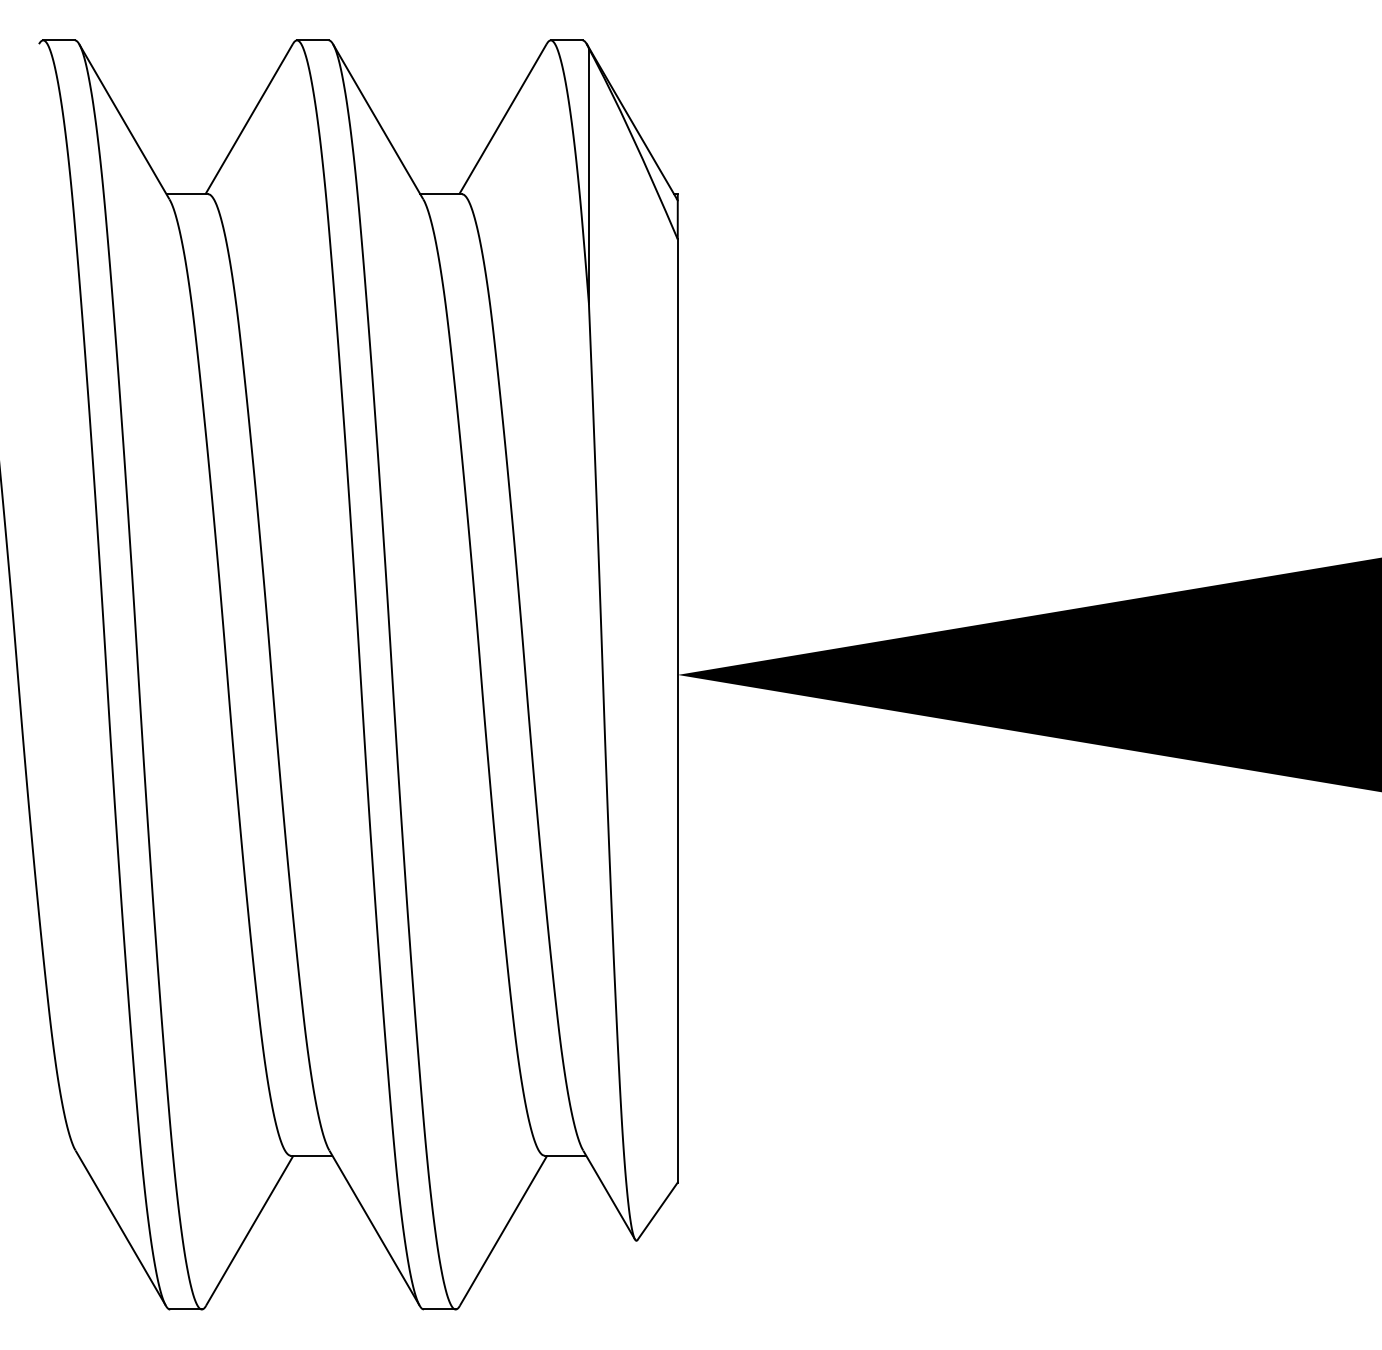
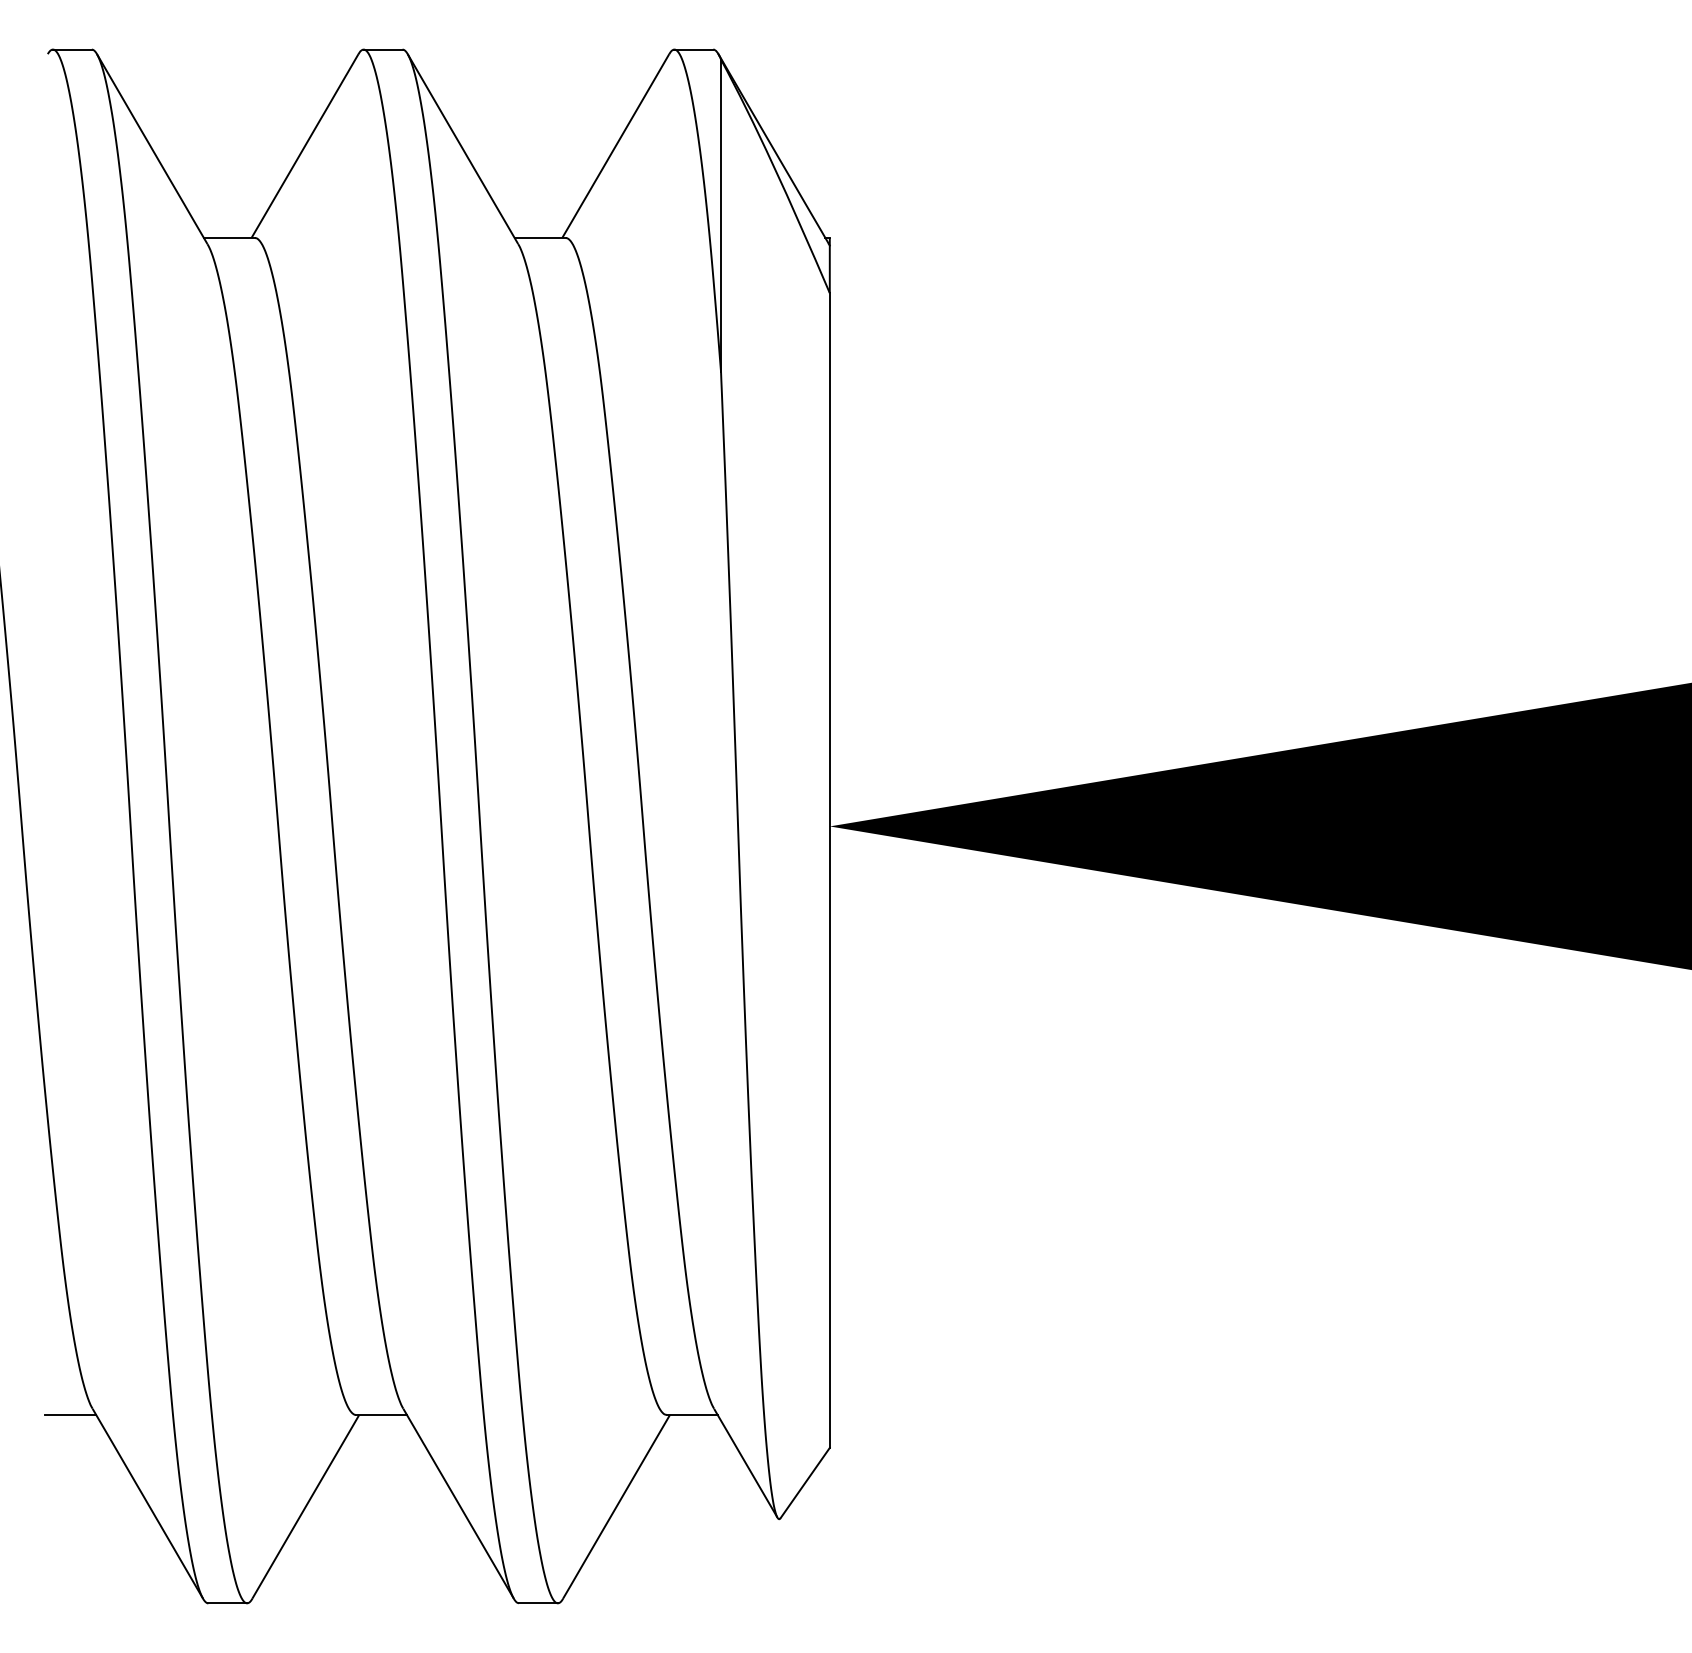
line: (57, 1155) -> (70, 1414), added

